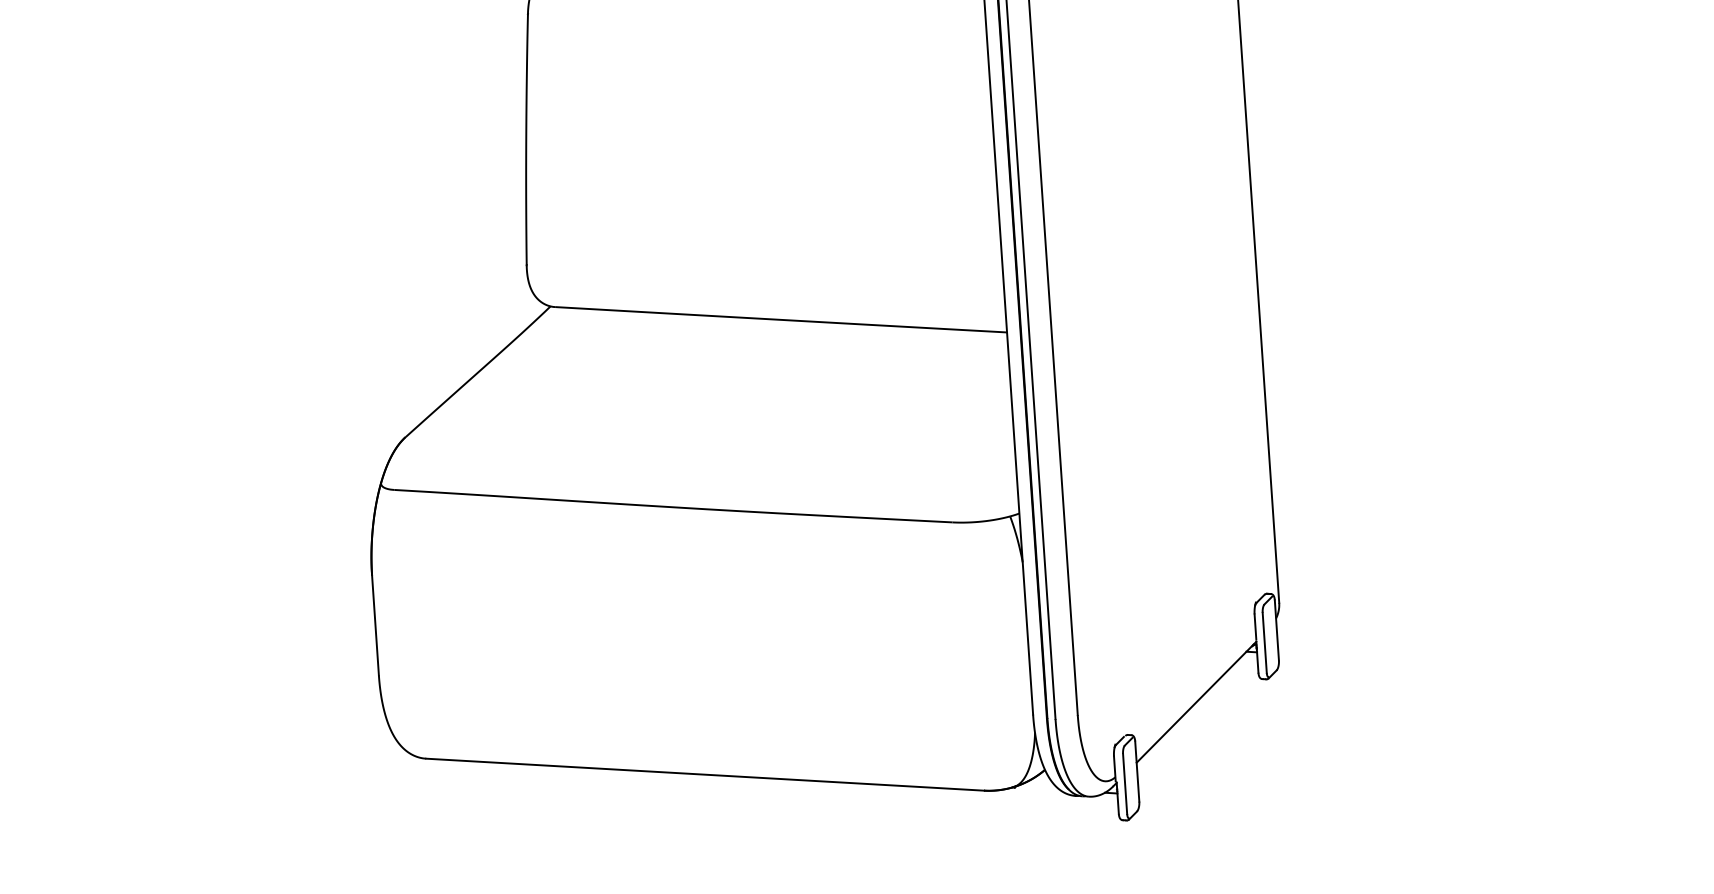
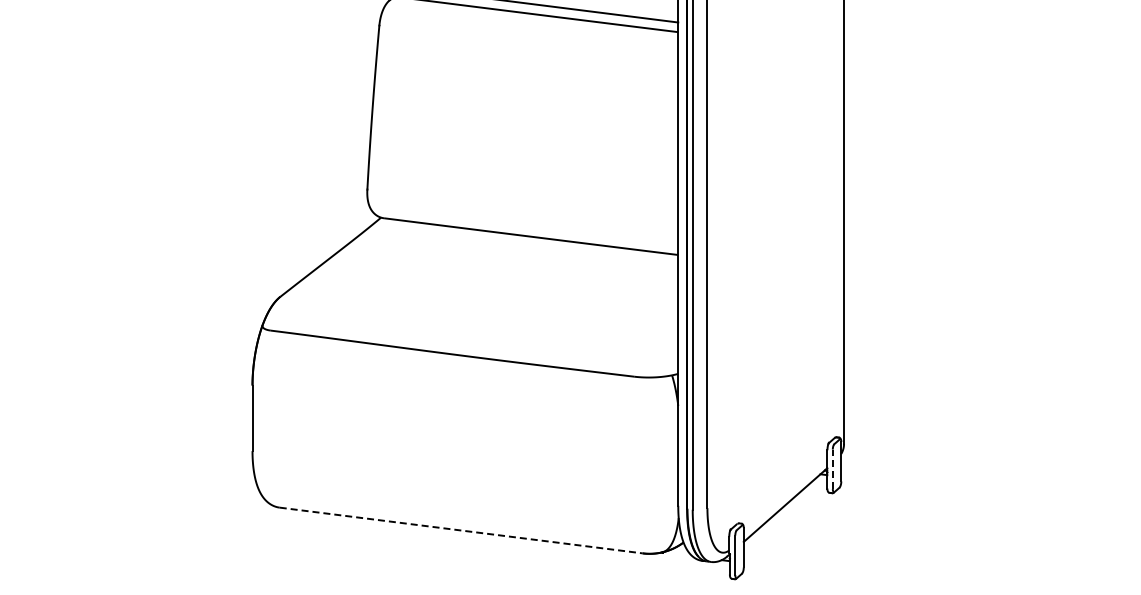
line: (1264, 643) -> (832, 469), solid -> dashed
line: (705, 774) -> (461, 530), solid -> dashed

